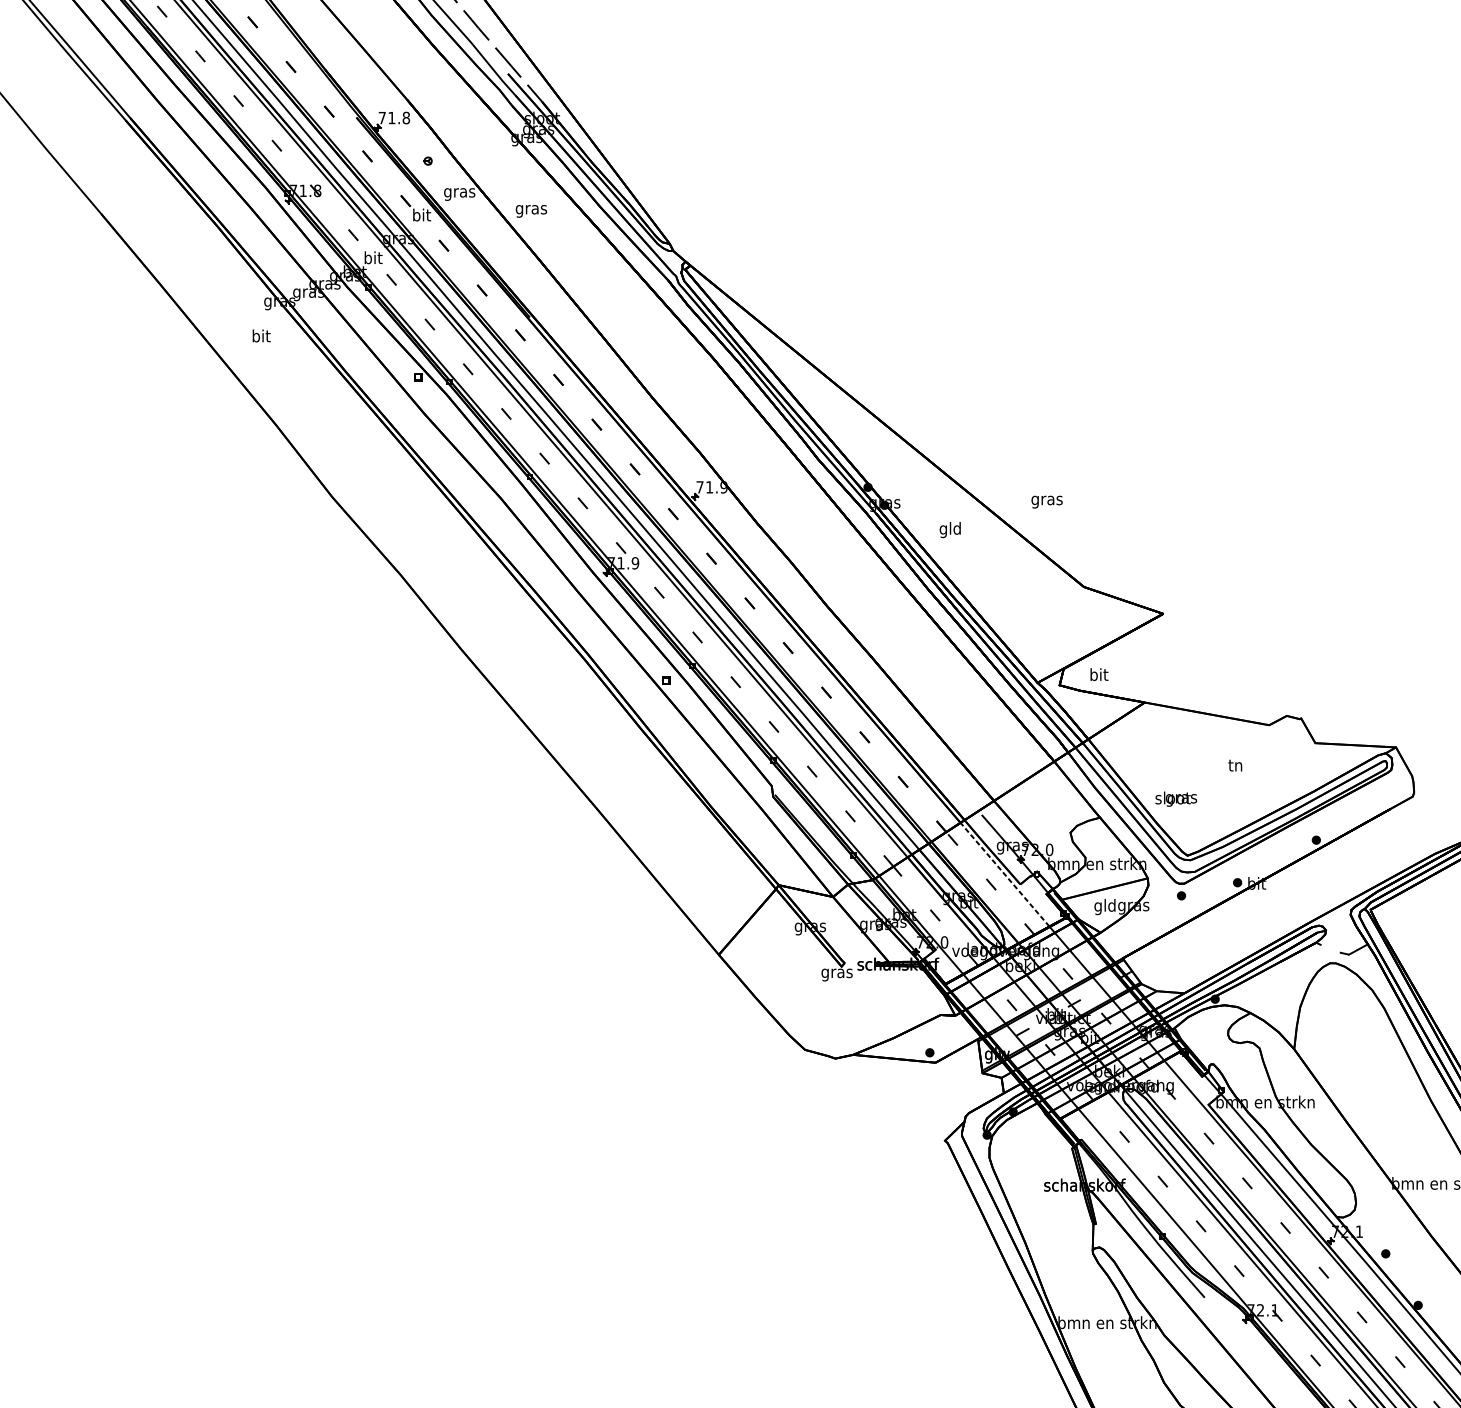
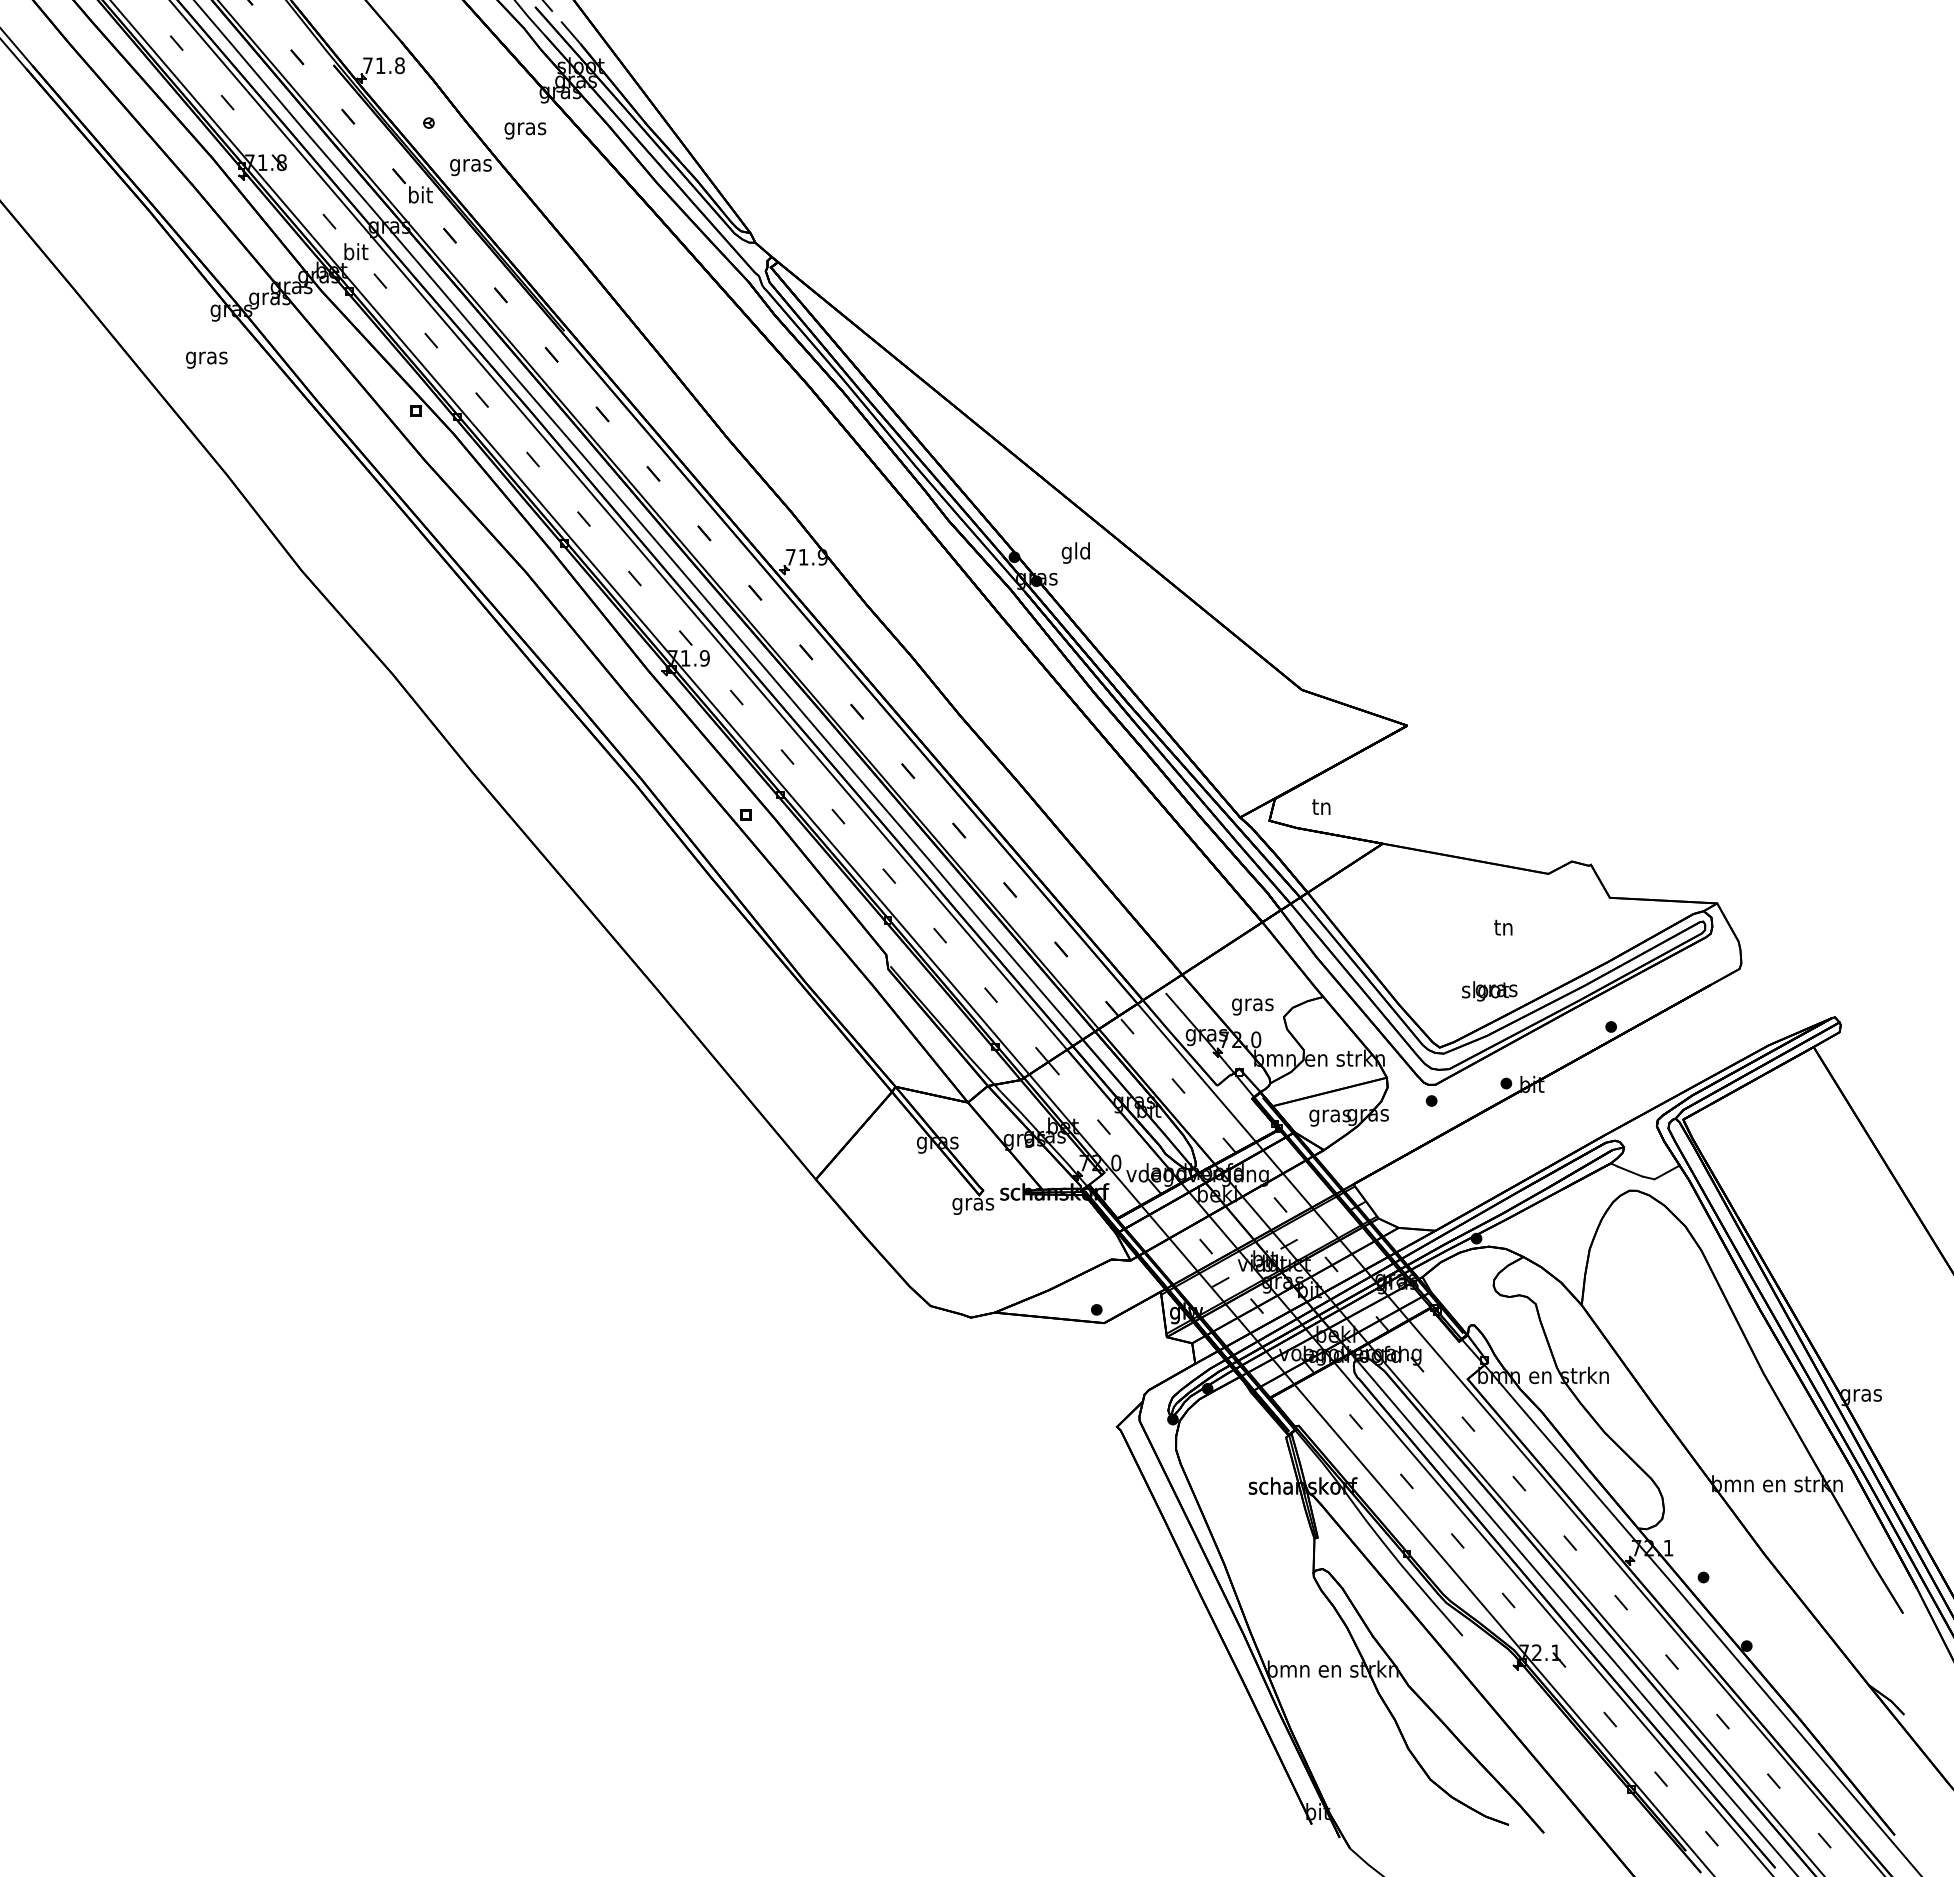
text: (531, 211) -> (525, 130), moved
text: (261, 337) -> (206, 357), bit -> gras
text: (1046, 501) -> (1252, 1006), moved
text: (949, 529) -> (1075, 552), moved
text: (1099, 674) -> (1322, 806), bit -> tn
text: (1176, 799) -> (1489, 991), moved
line: (1004, 874) -> (1196, 1072), dashed -> solid
text: (1104, 906) -> (1329, 1115), gld -> gras
line: (1330, 948) -> (1630, 1171), added

